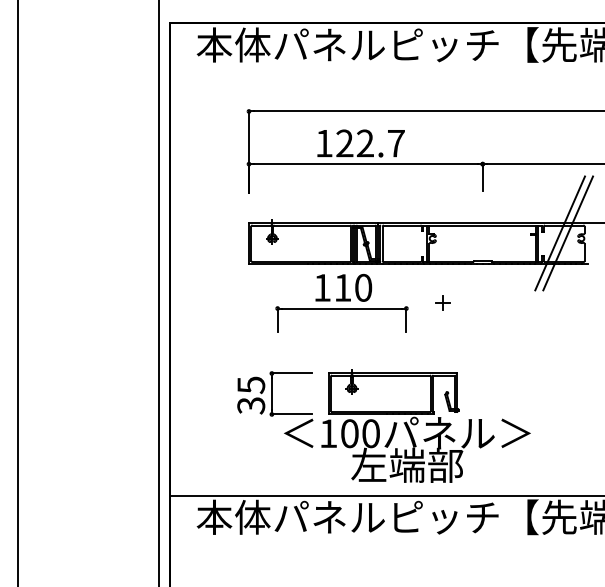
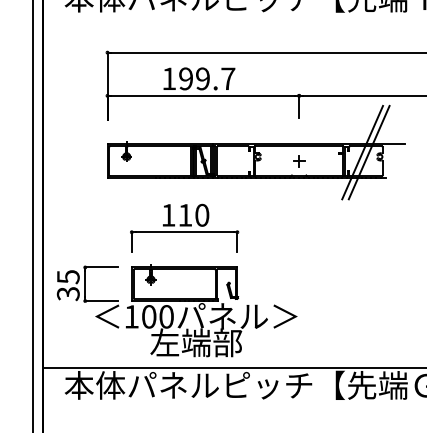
text: (354, 143) -> (194, 78), 122.7 -> 199.7
part: (442, 302) -> (298, 160), moved
part: (341, 303) -> (184, 228), moved
part: (383, 425) -> (176, 310), moved

